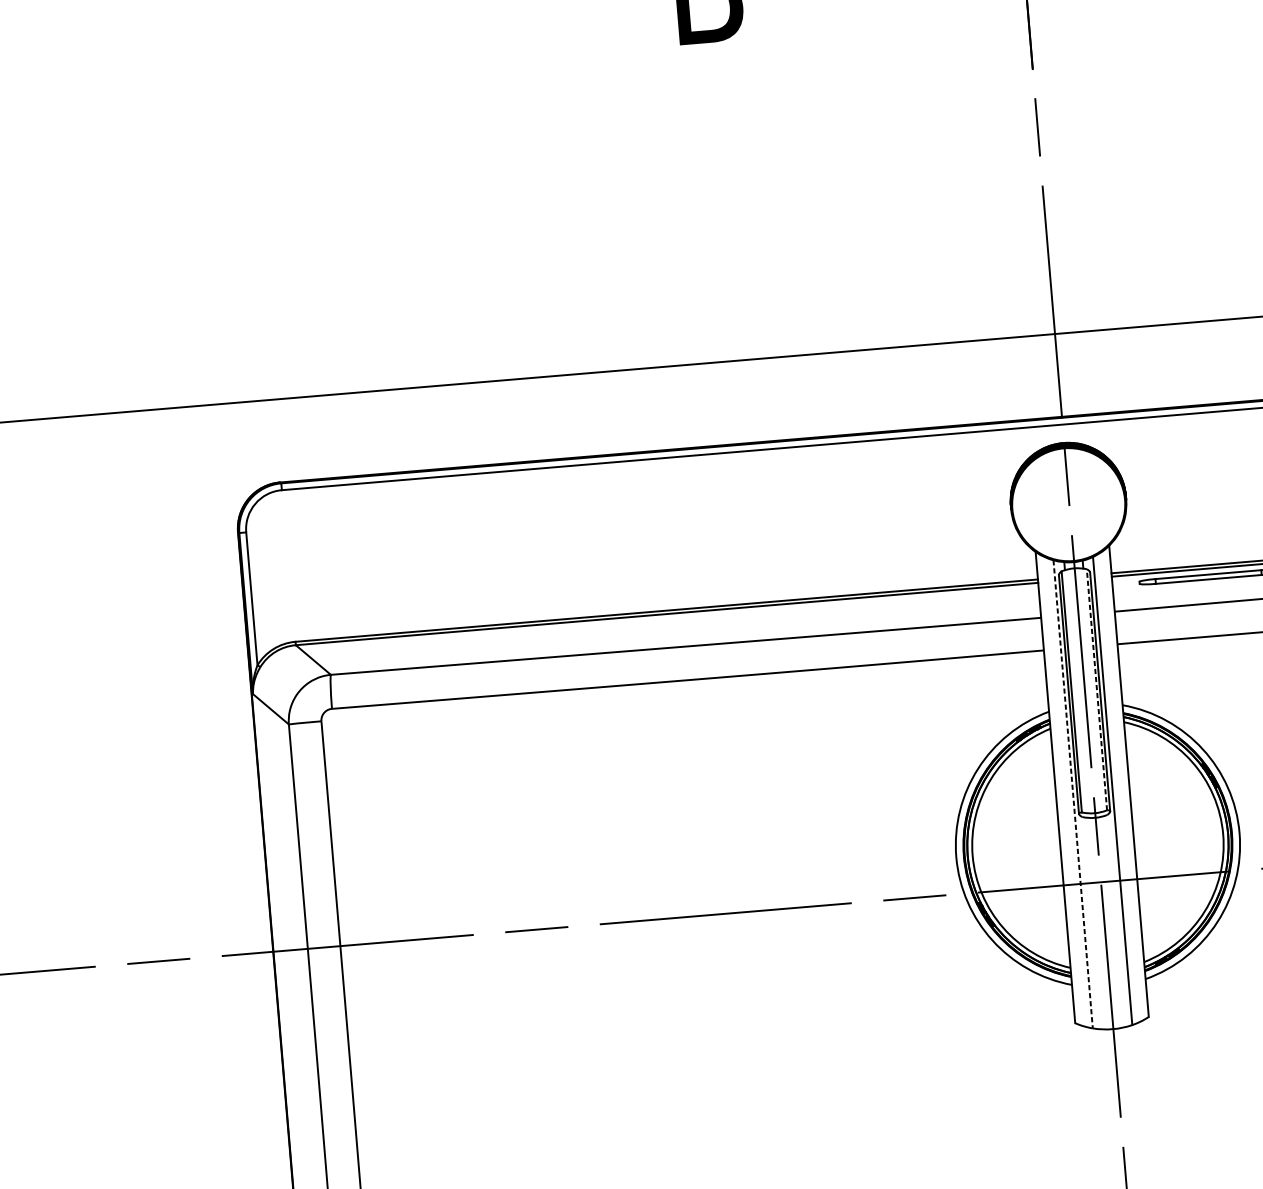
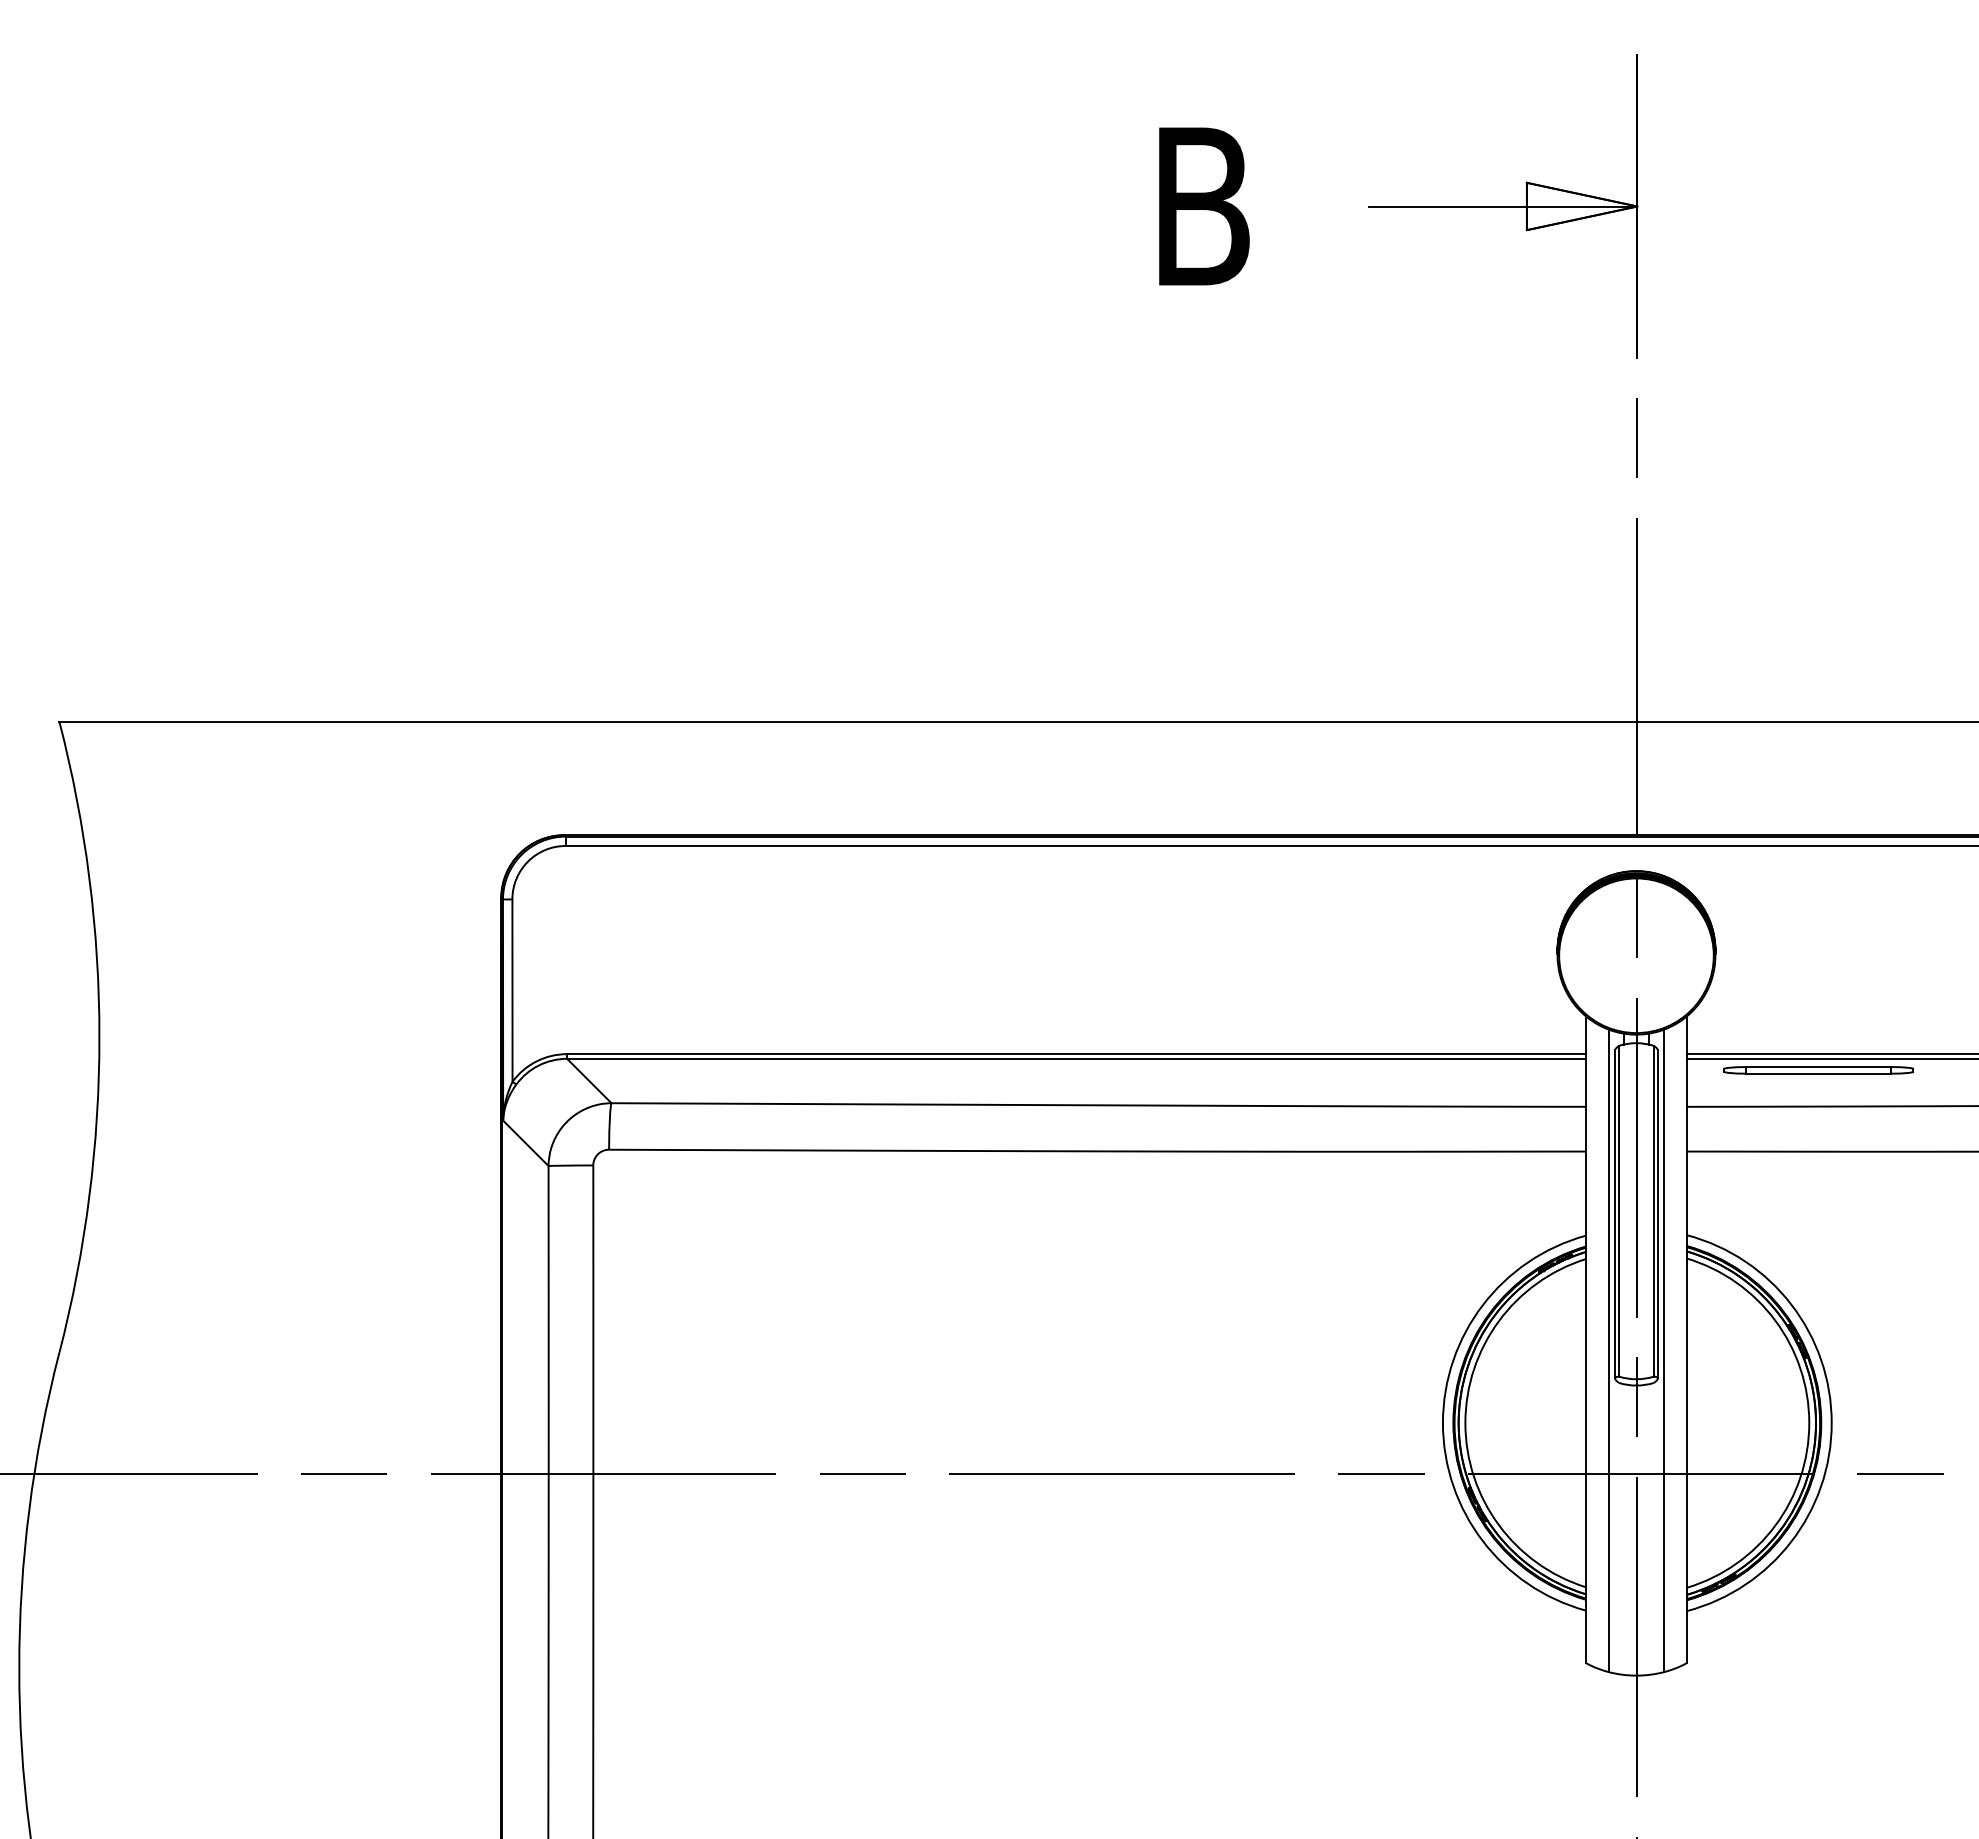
line: (1096, 689) -> (1653, 1210), dashed -> solid
line: (1073, 794) -> (1609, 1351), dashed -> solid

